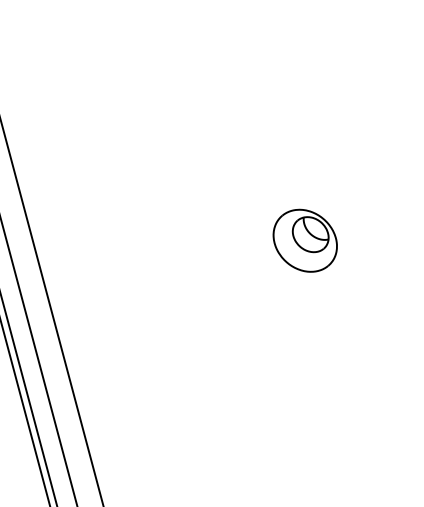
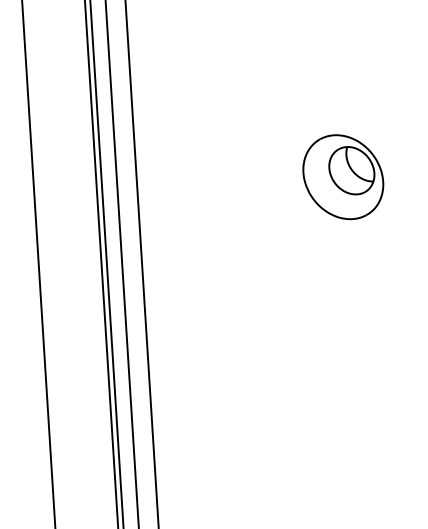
part: (305, 241) -> (343, 177), size x1.67

